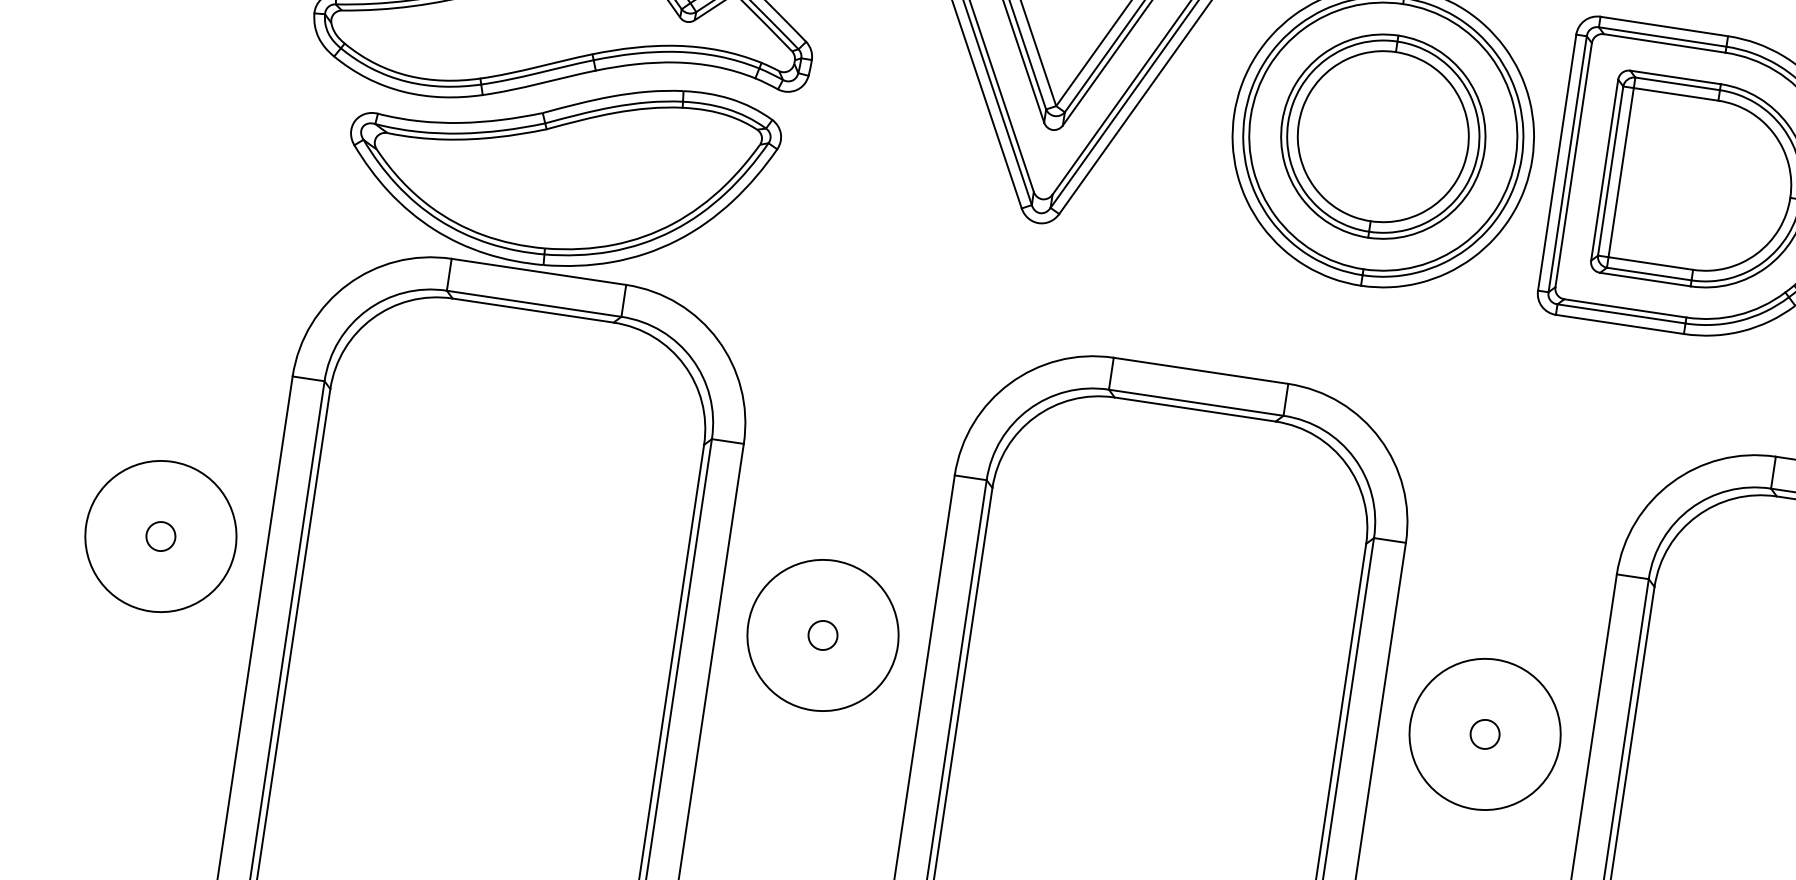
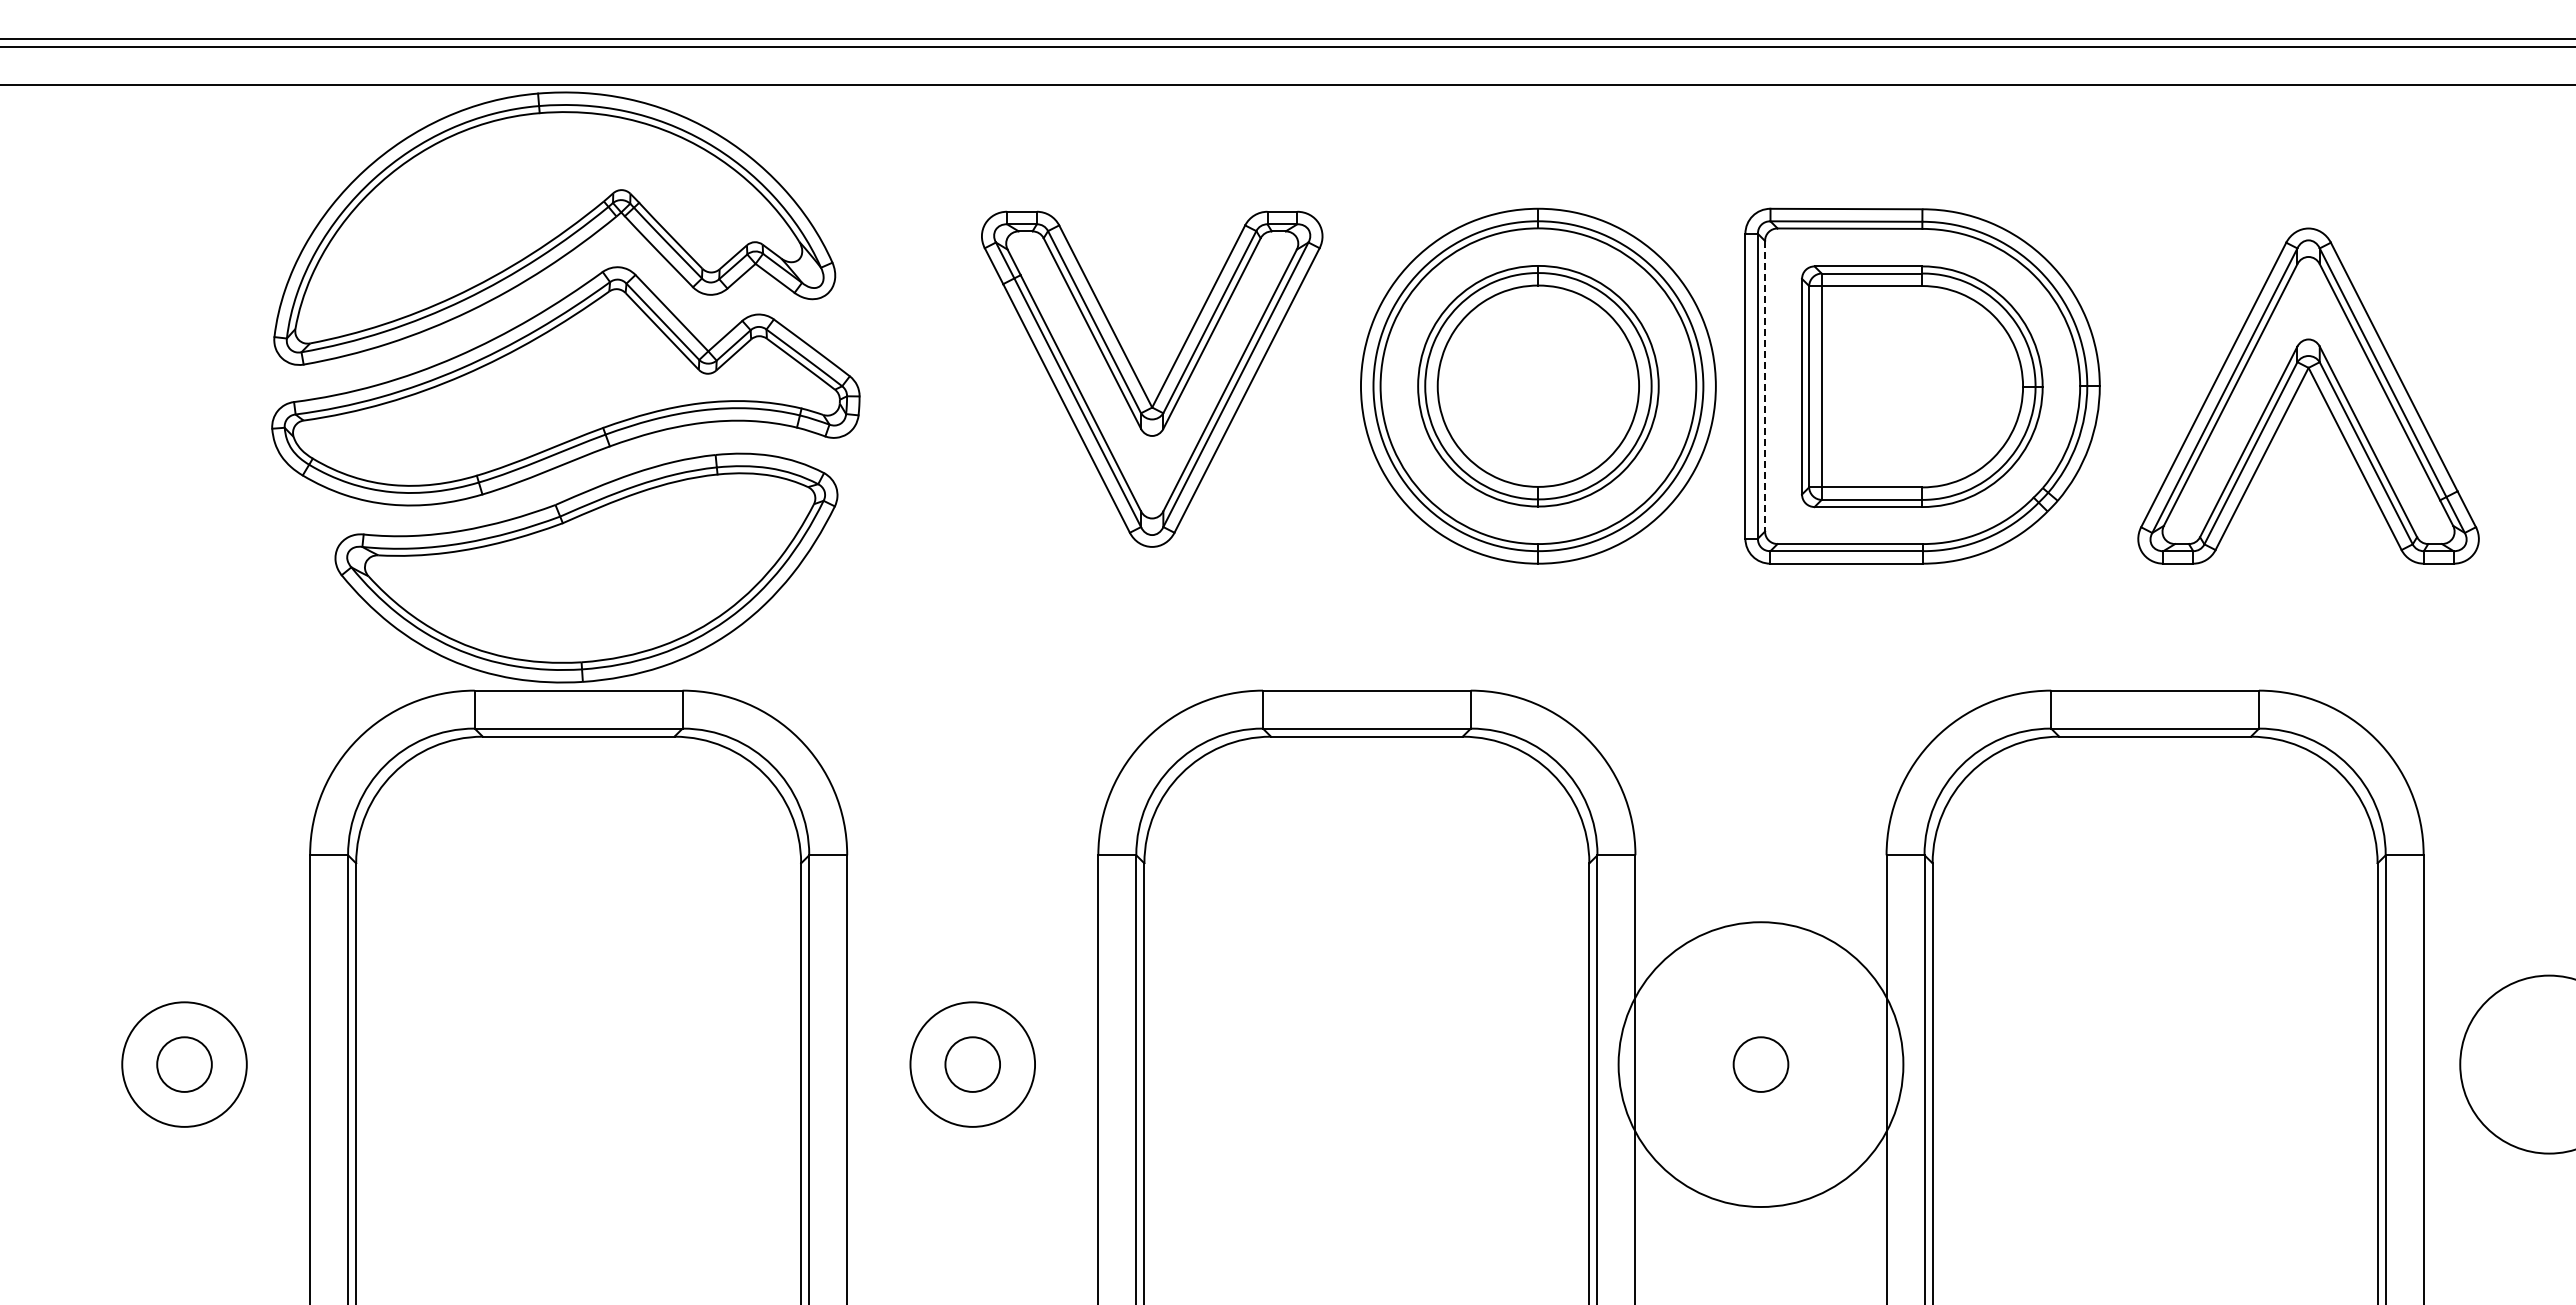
line: (1574, 165) -> (1765, 386), solid -> dashed
circle: (160, 536) -> (184, 1064), size x0.7
circle: (160, 536) -> (184, 1064), size x1.6
circle: (822, 635) -> (972, 1064), size x0.7
circle: (822, 635) -> (972, 1064), size x1.6
circle: (1484, 734) -> (1760, 1064), size x1.6
circle: (1485, 734) -> (1761, 1064), size x1.6

